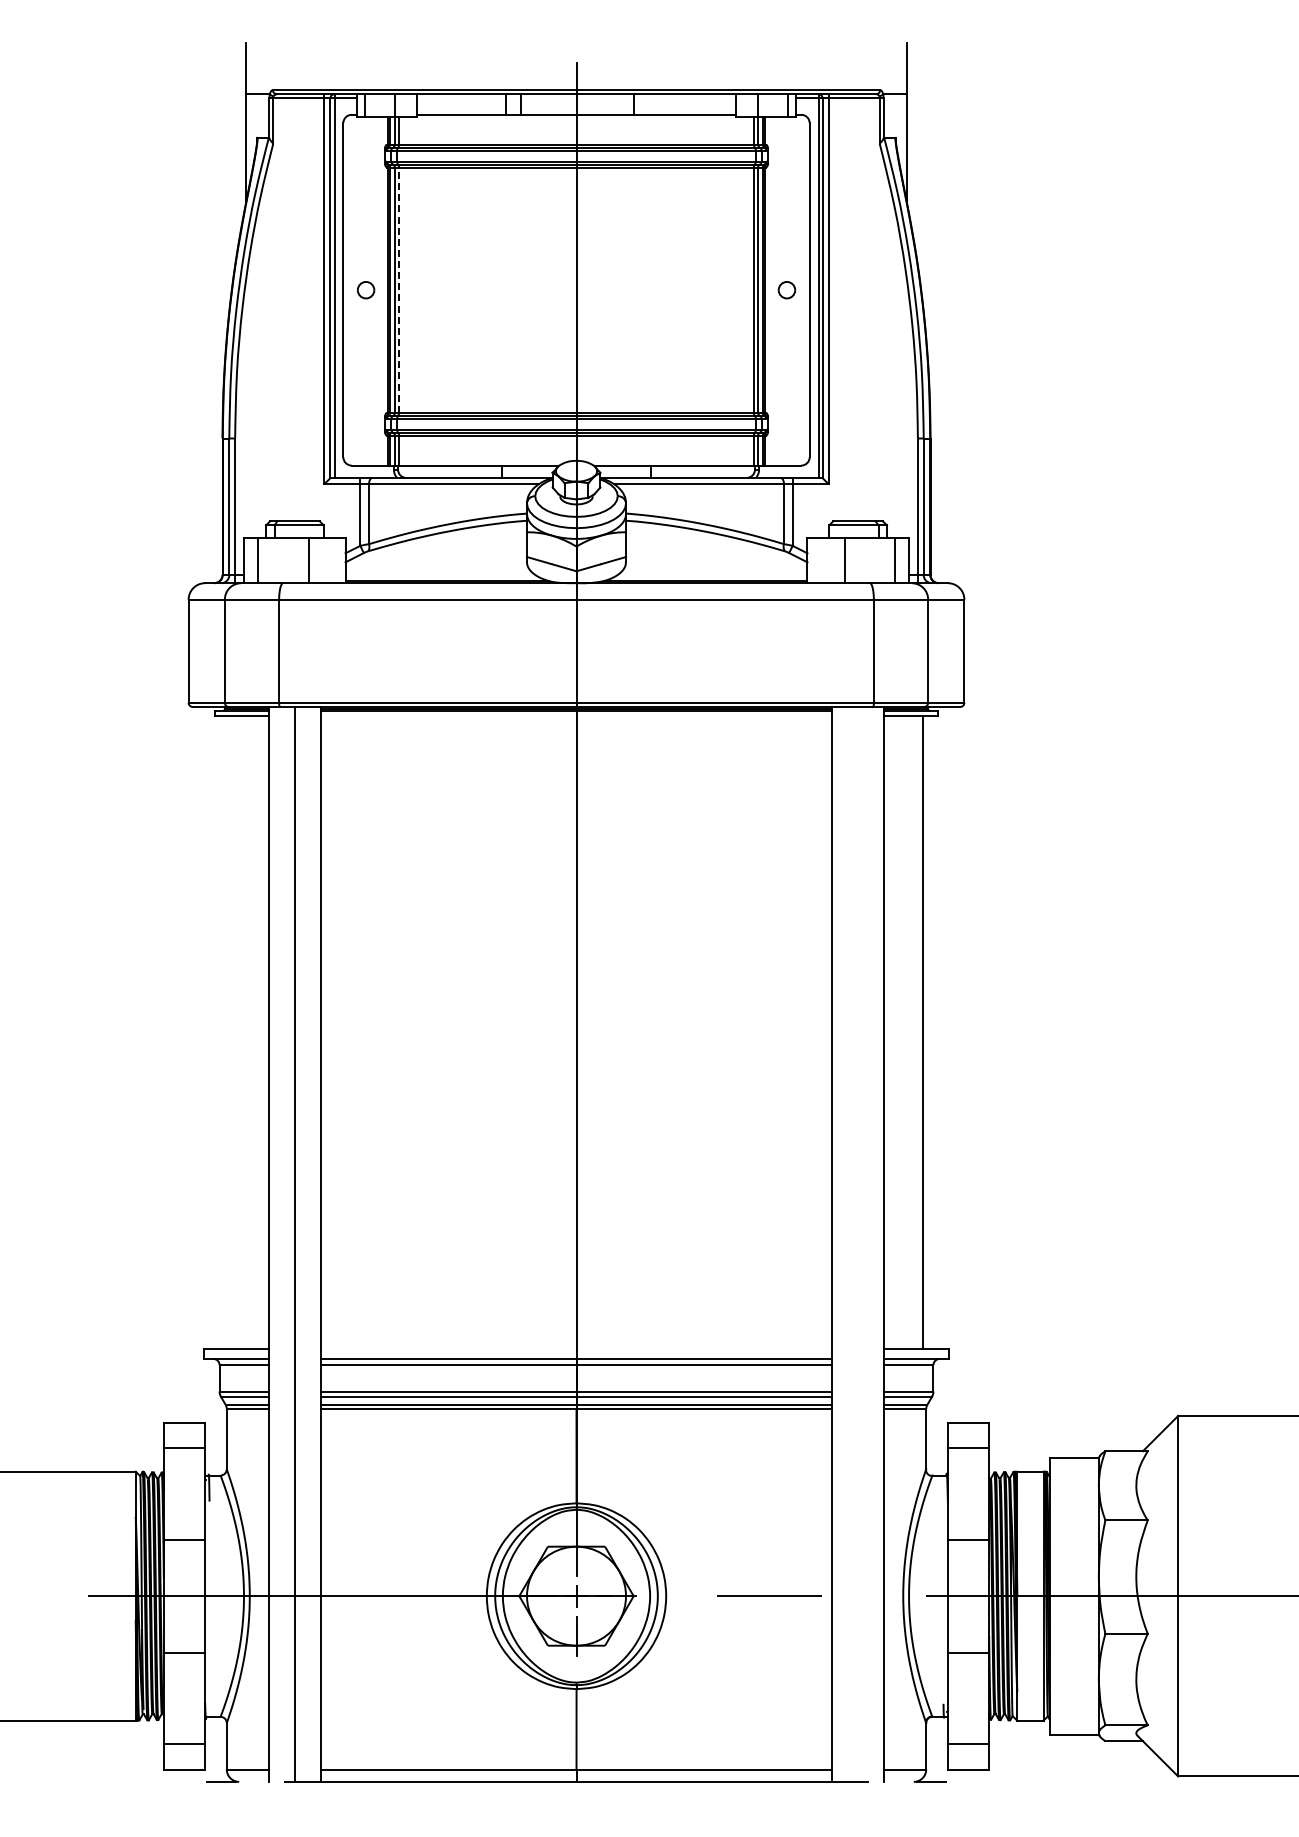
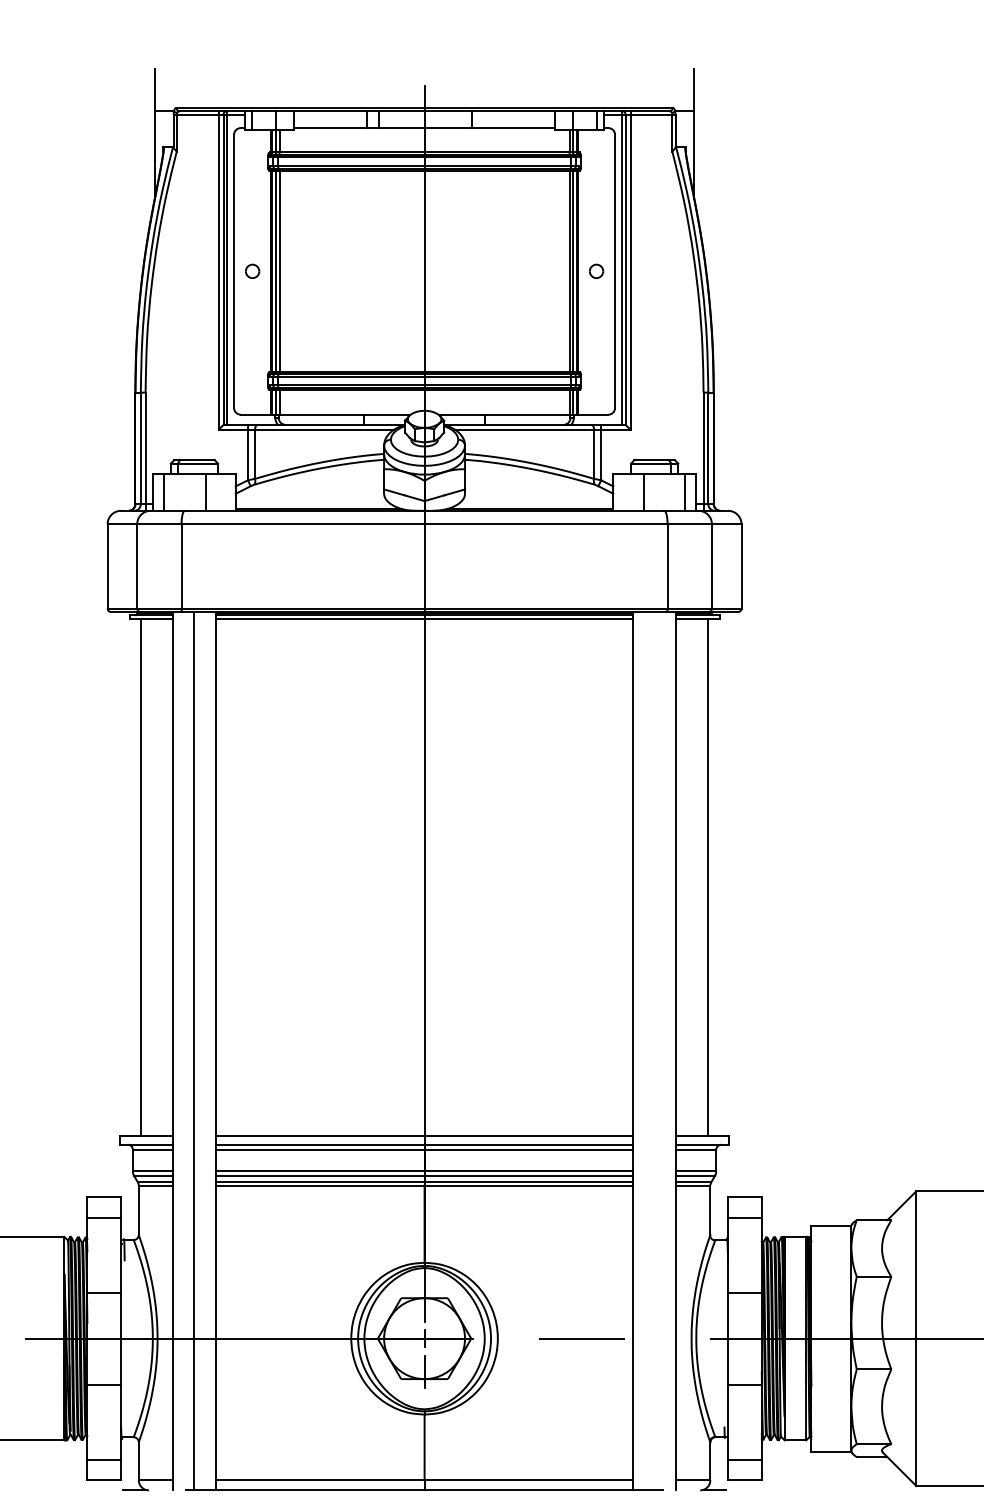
line: (399, 290) -> (279, 271), dashed -> solid
line: (576, 716) -> (424, 619), added
line: (229, 1032) -> (140, 878), added
line: (576, 1348) -> (424, 1136), added

